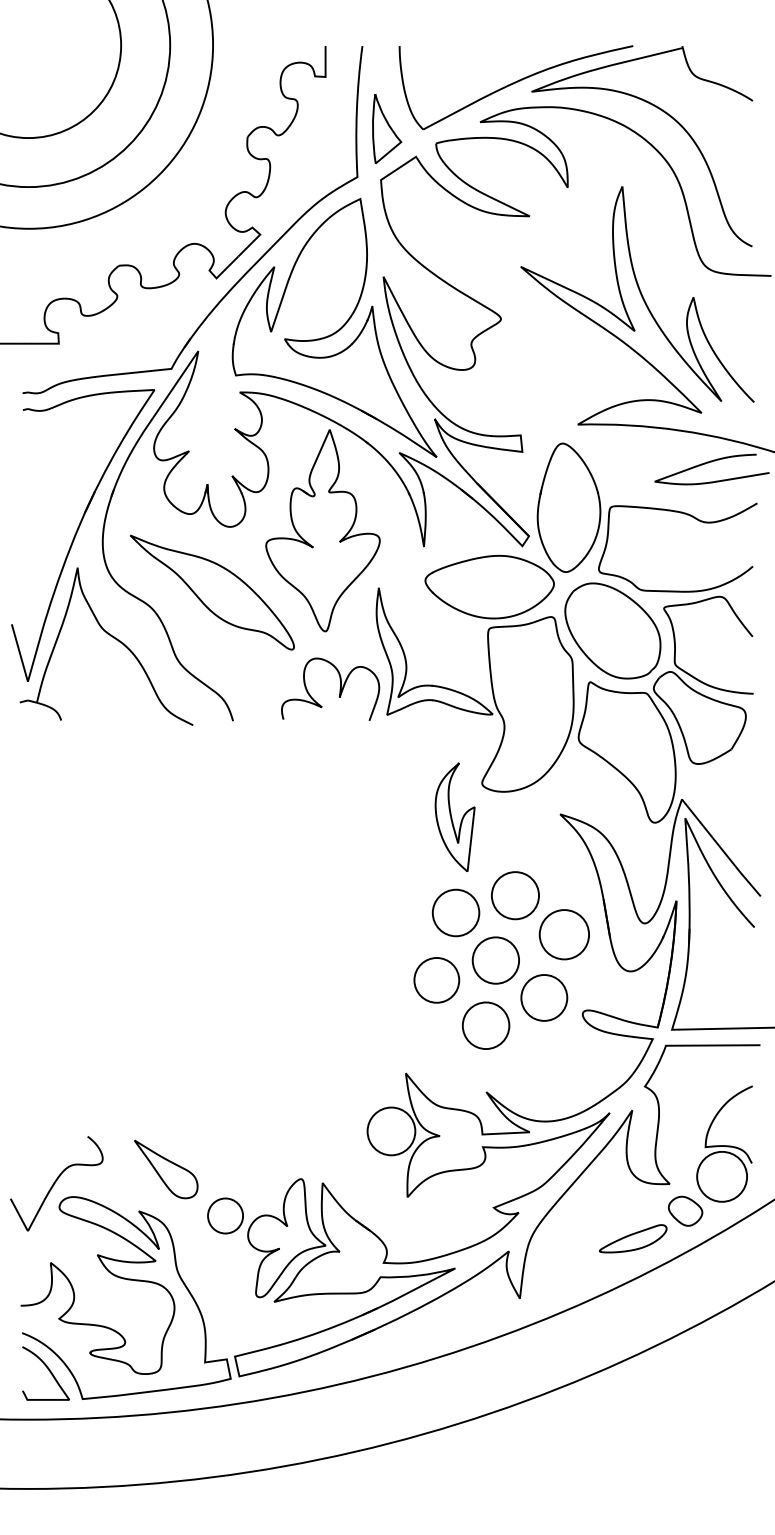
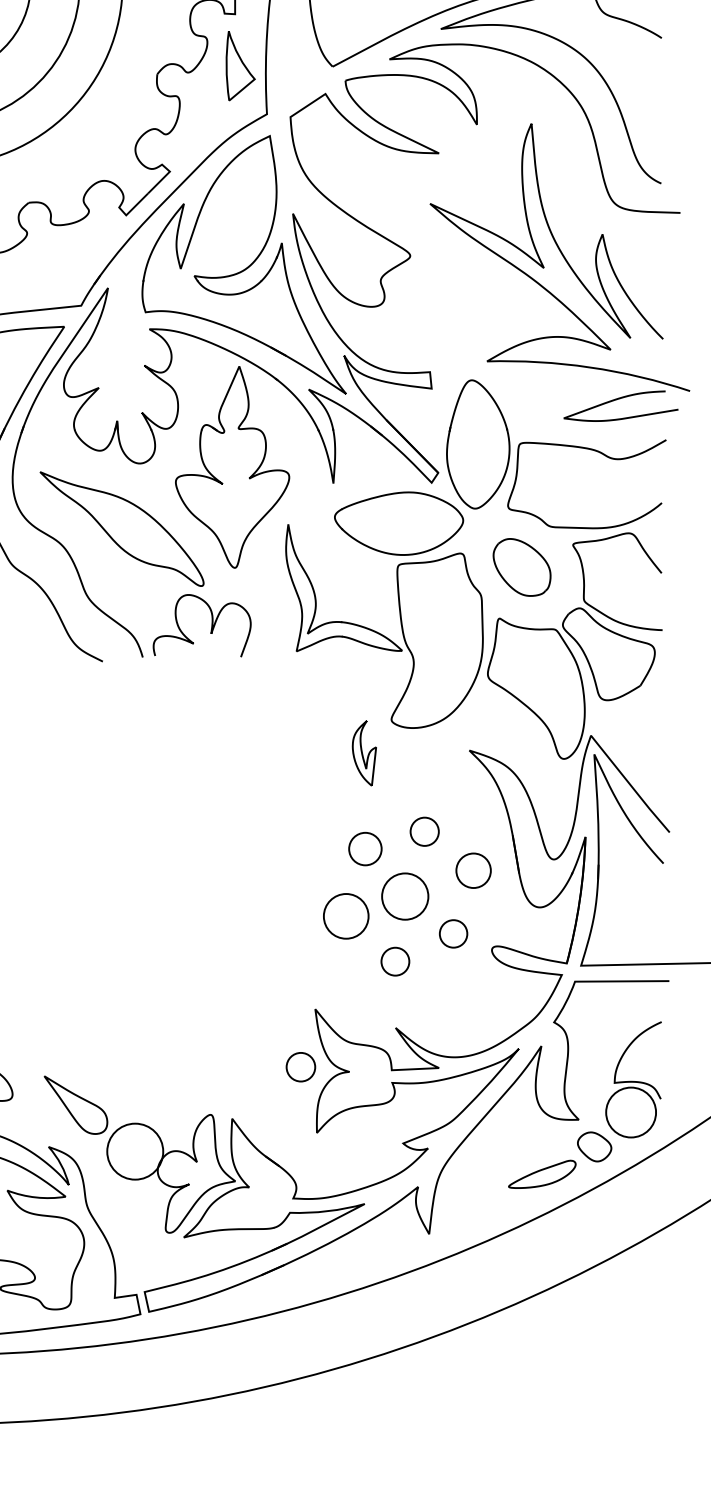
part: (387, 128) -> (241, 65), moved
part: (612, 630) -> (521, 566), size x0.6
curve: (339, 688) -> (211, 624), moved
part: (454, 816) -> (363, 752), size x0.6
circle: (515, 895) -> (424, 831), size x0.6
circle: (455, 912) -> (364, 848), size x0.7
circle: (564, 934) -> (473, 870), size x0.7
circle: (544, 997) -> (453, 933), size x0.6
circle: (485, 1025) -> (394, 961), size x0.6
circle: (391, 1131) -> (300, 1067), size x0.6
circle: (225, 1215) -> (135, 1151), size x1.6

